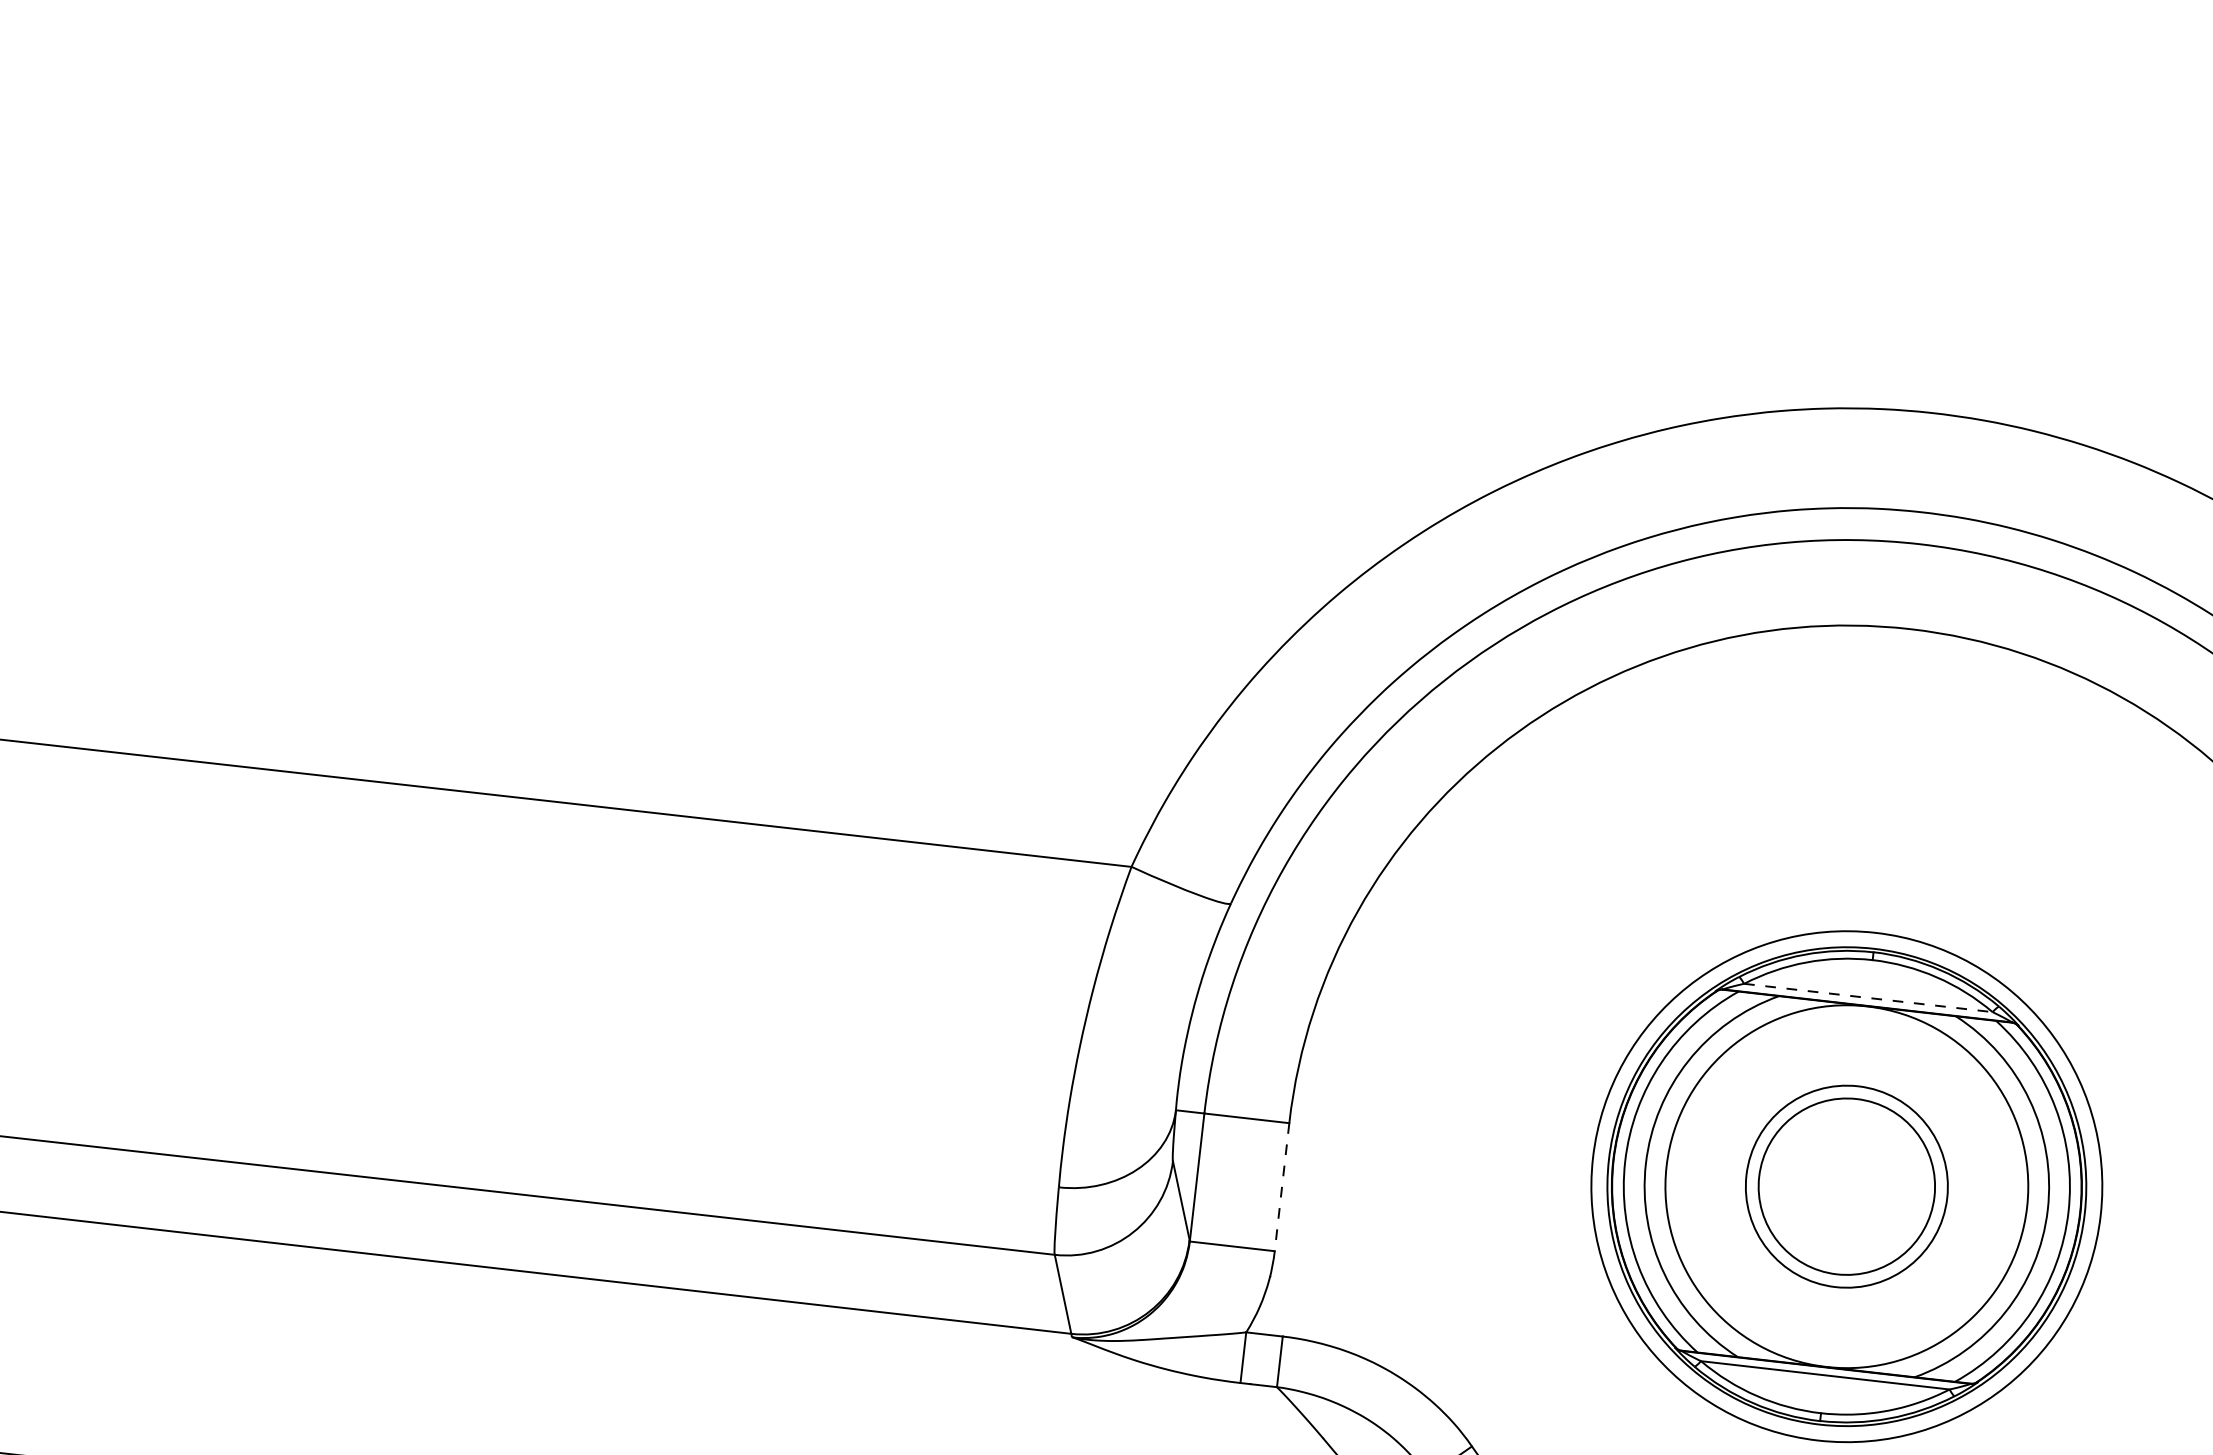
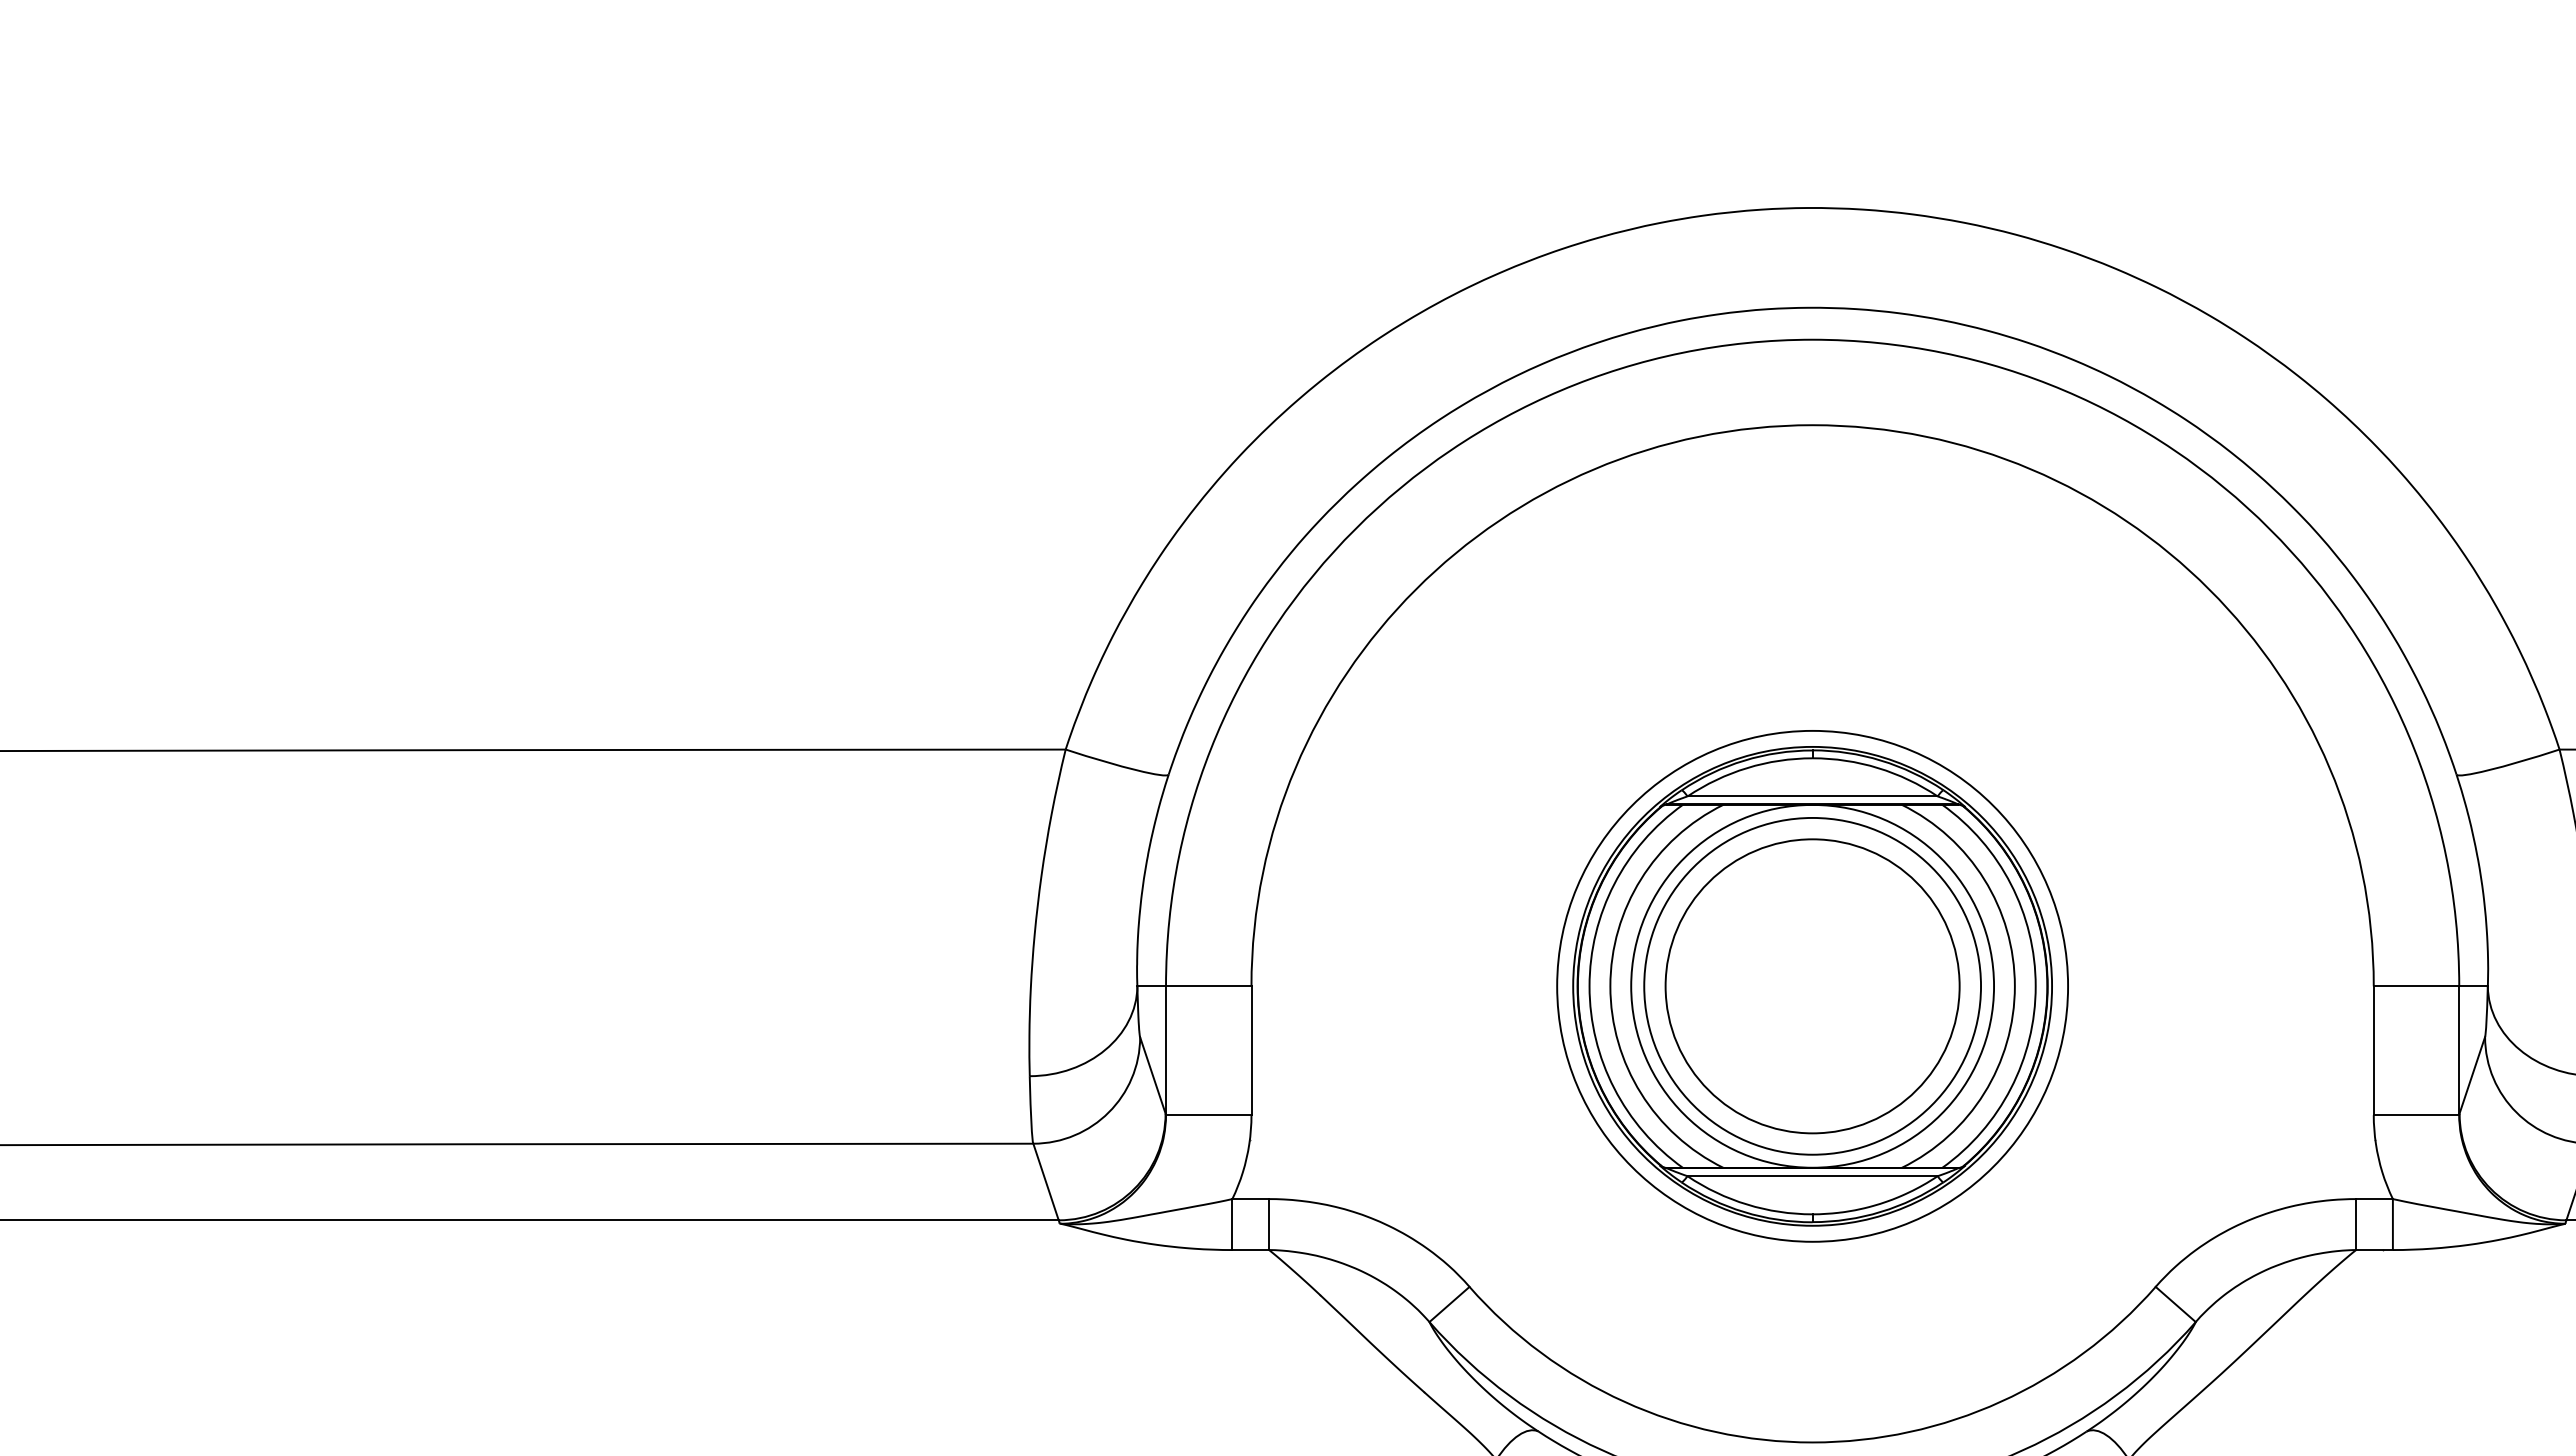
line: (1869, 998) -> (1813, 796), dashed -> solid
circle: (1846, 1185) -> (1812, 985), size x1.67
circle: (1846, 1186) -> (1812, 986), size x1.67
line: (1281, 1187) -> (1251, 1051), dashed -> solid

